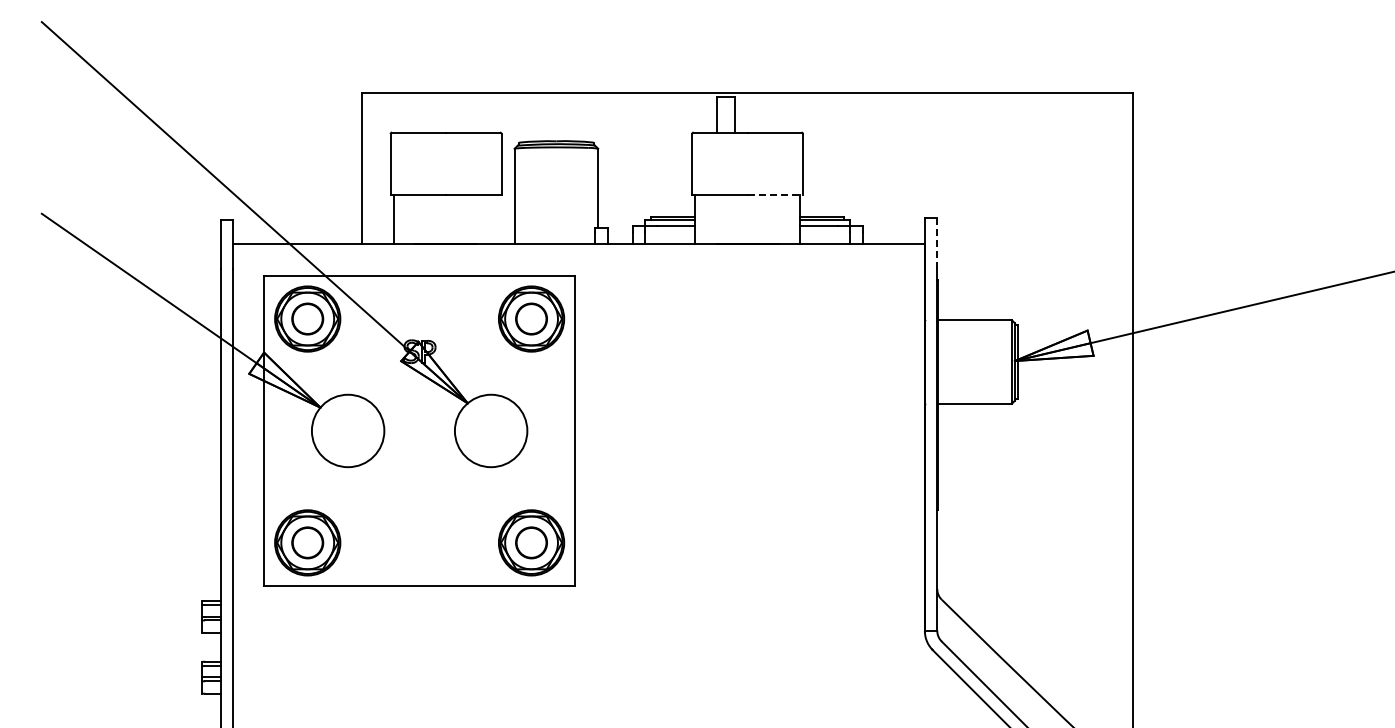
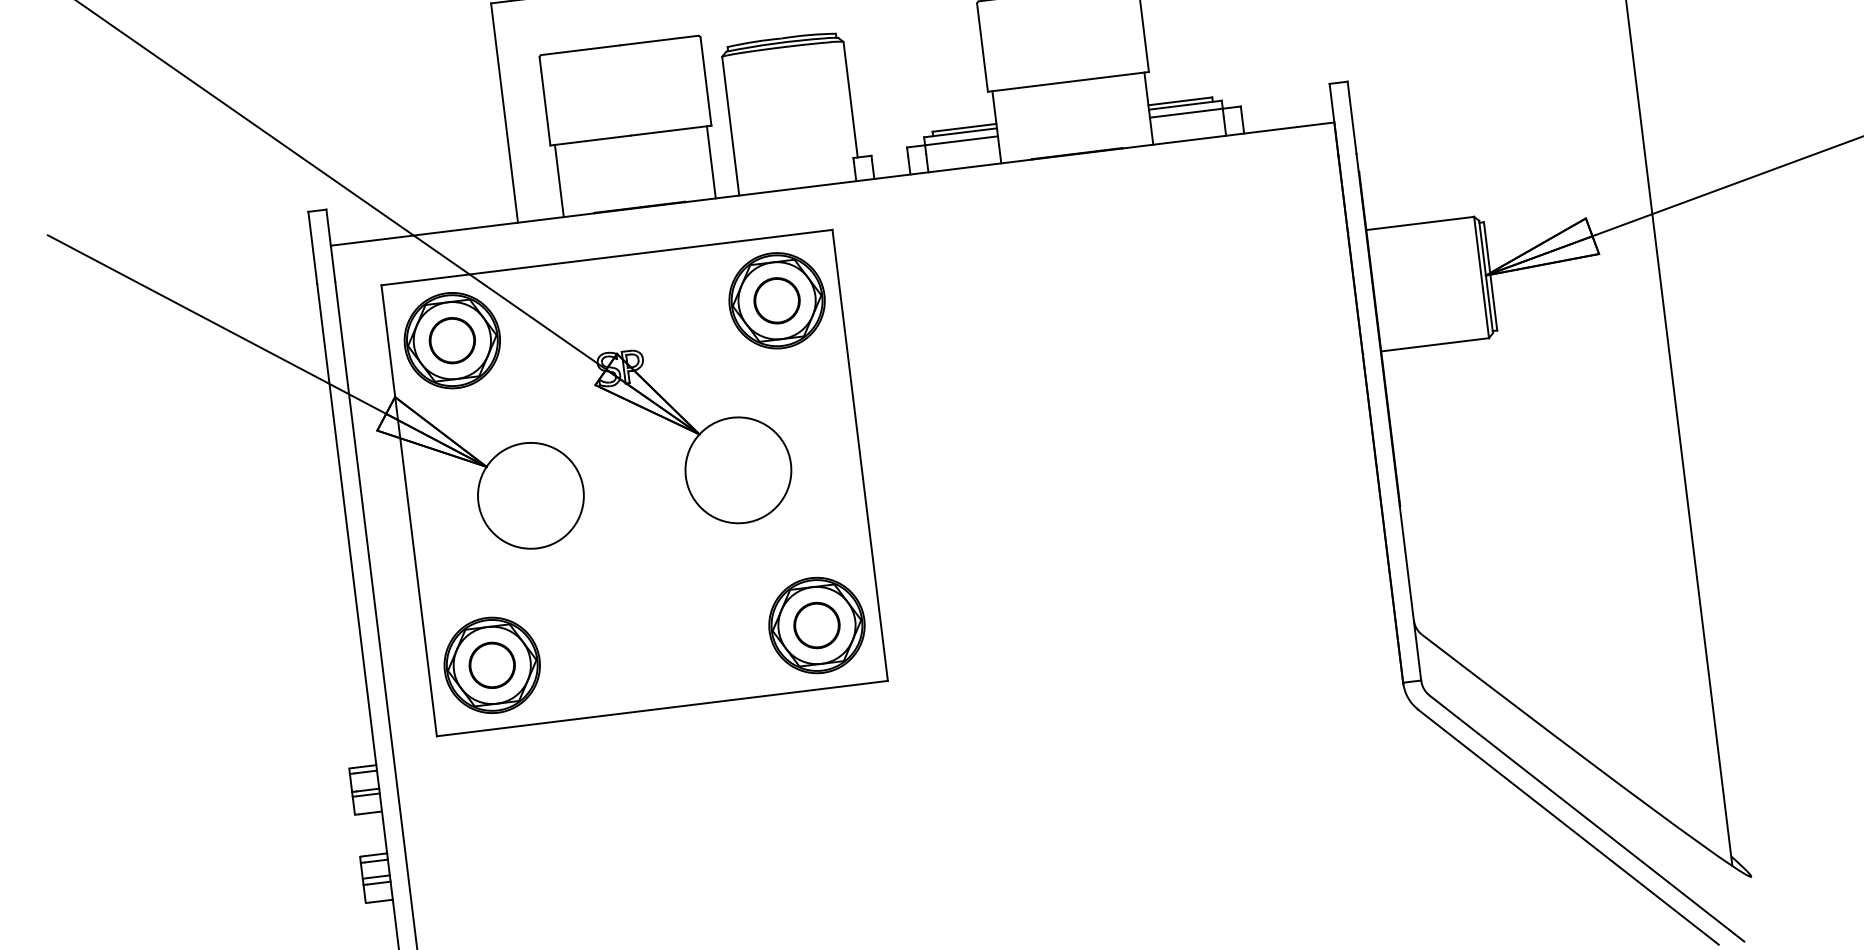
line: (775, 194) -> (1108, 76), dashed -> solid
line: (498, 219) -> (711, 162), added
line: (937, 242) -> (1352, 117), dashed -> solid

